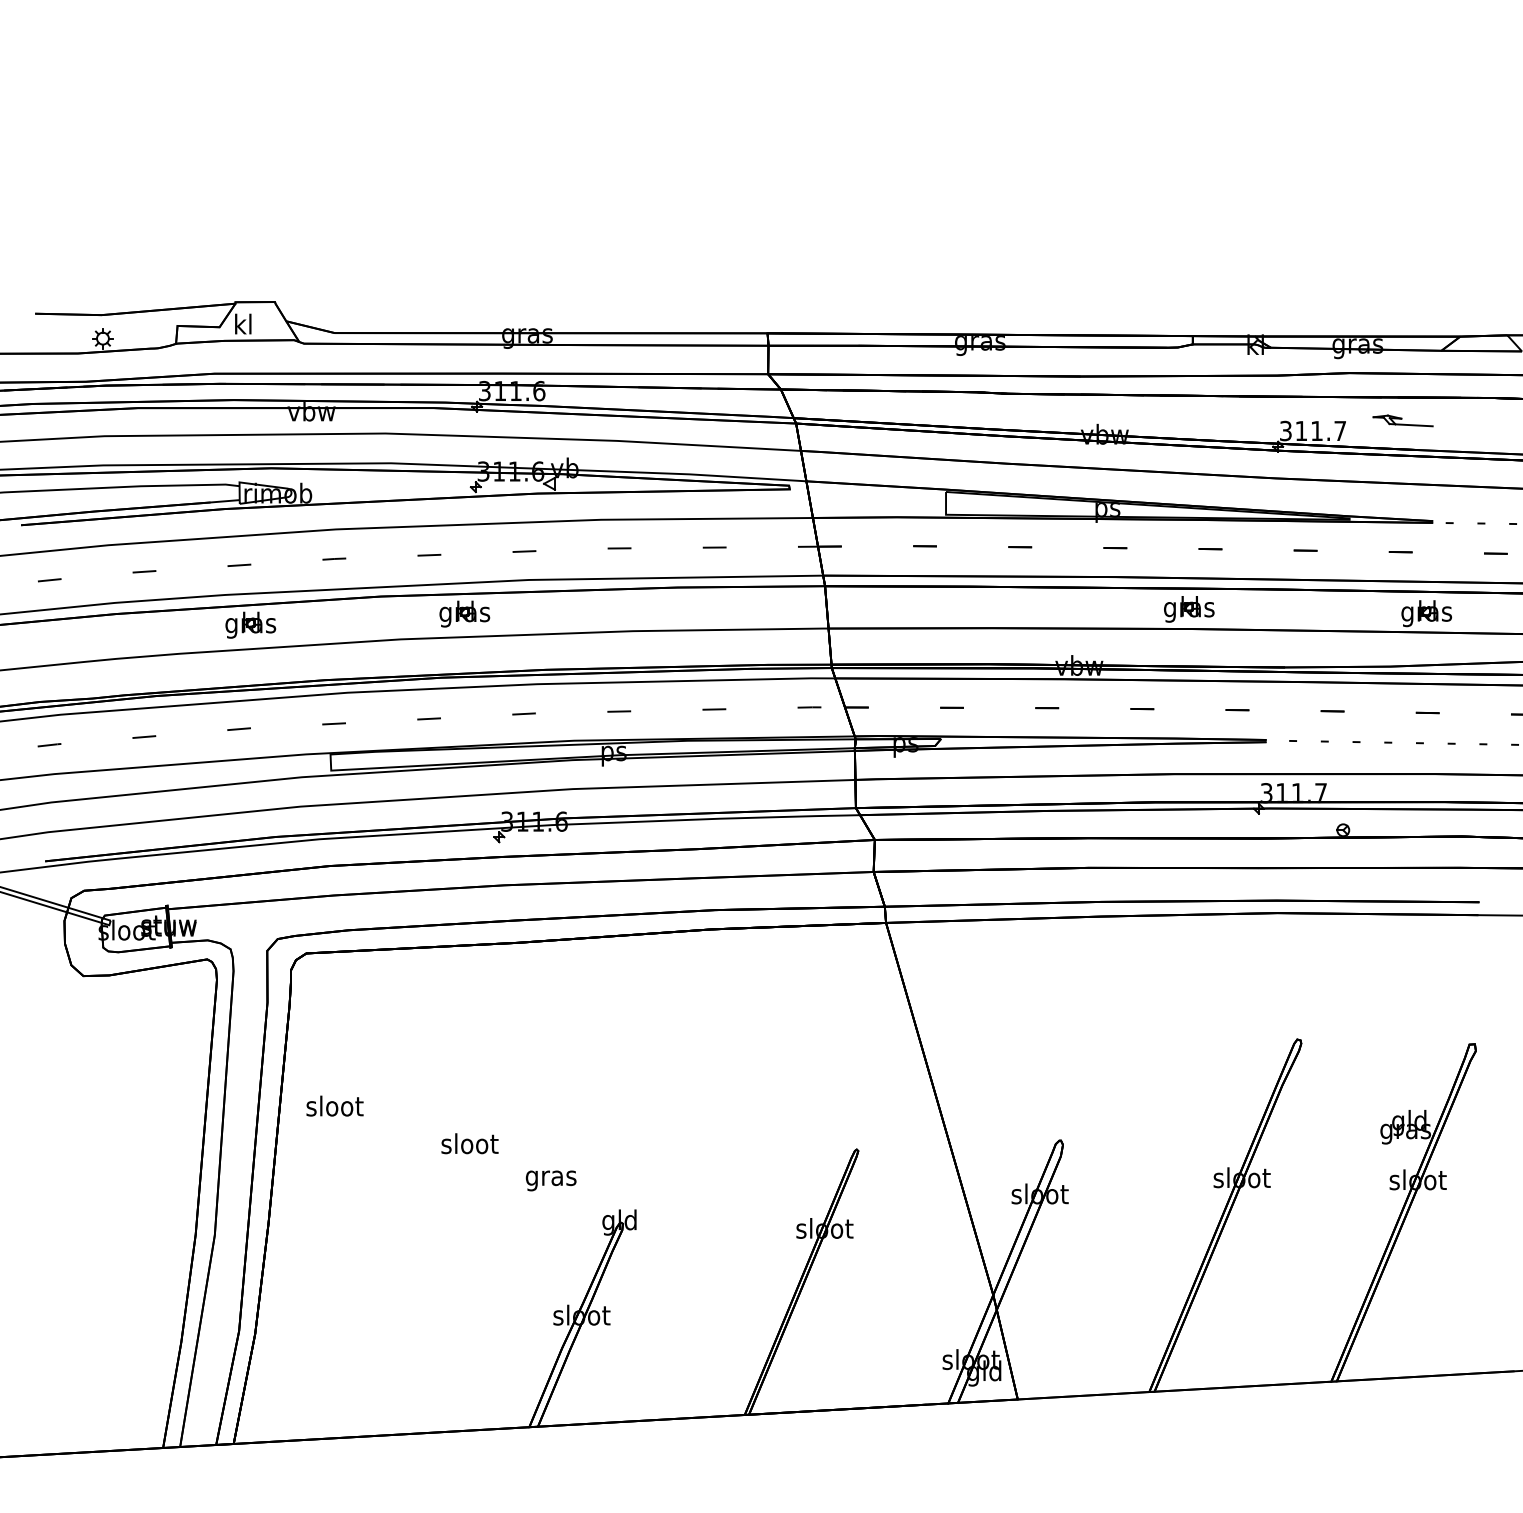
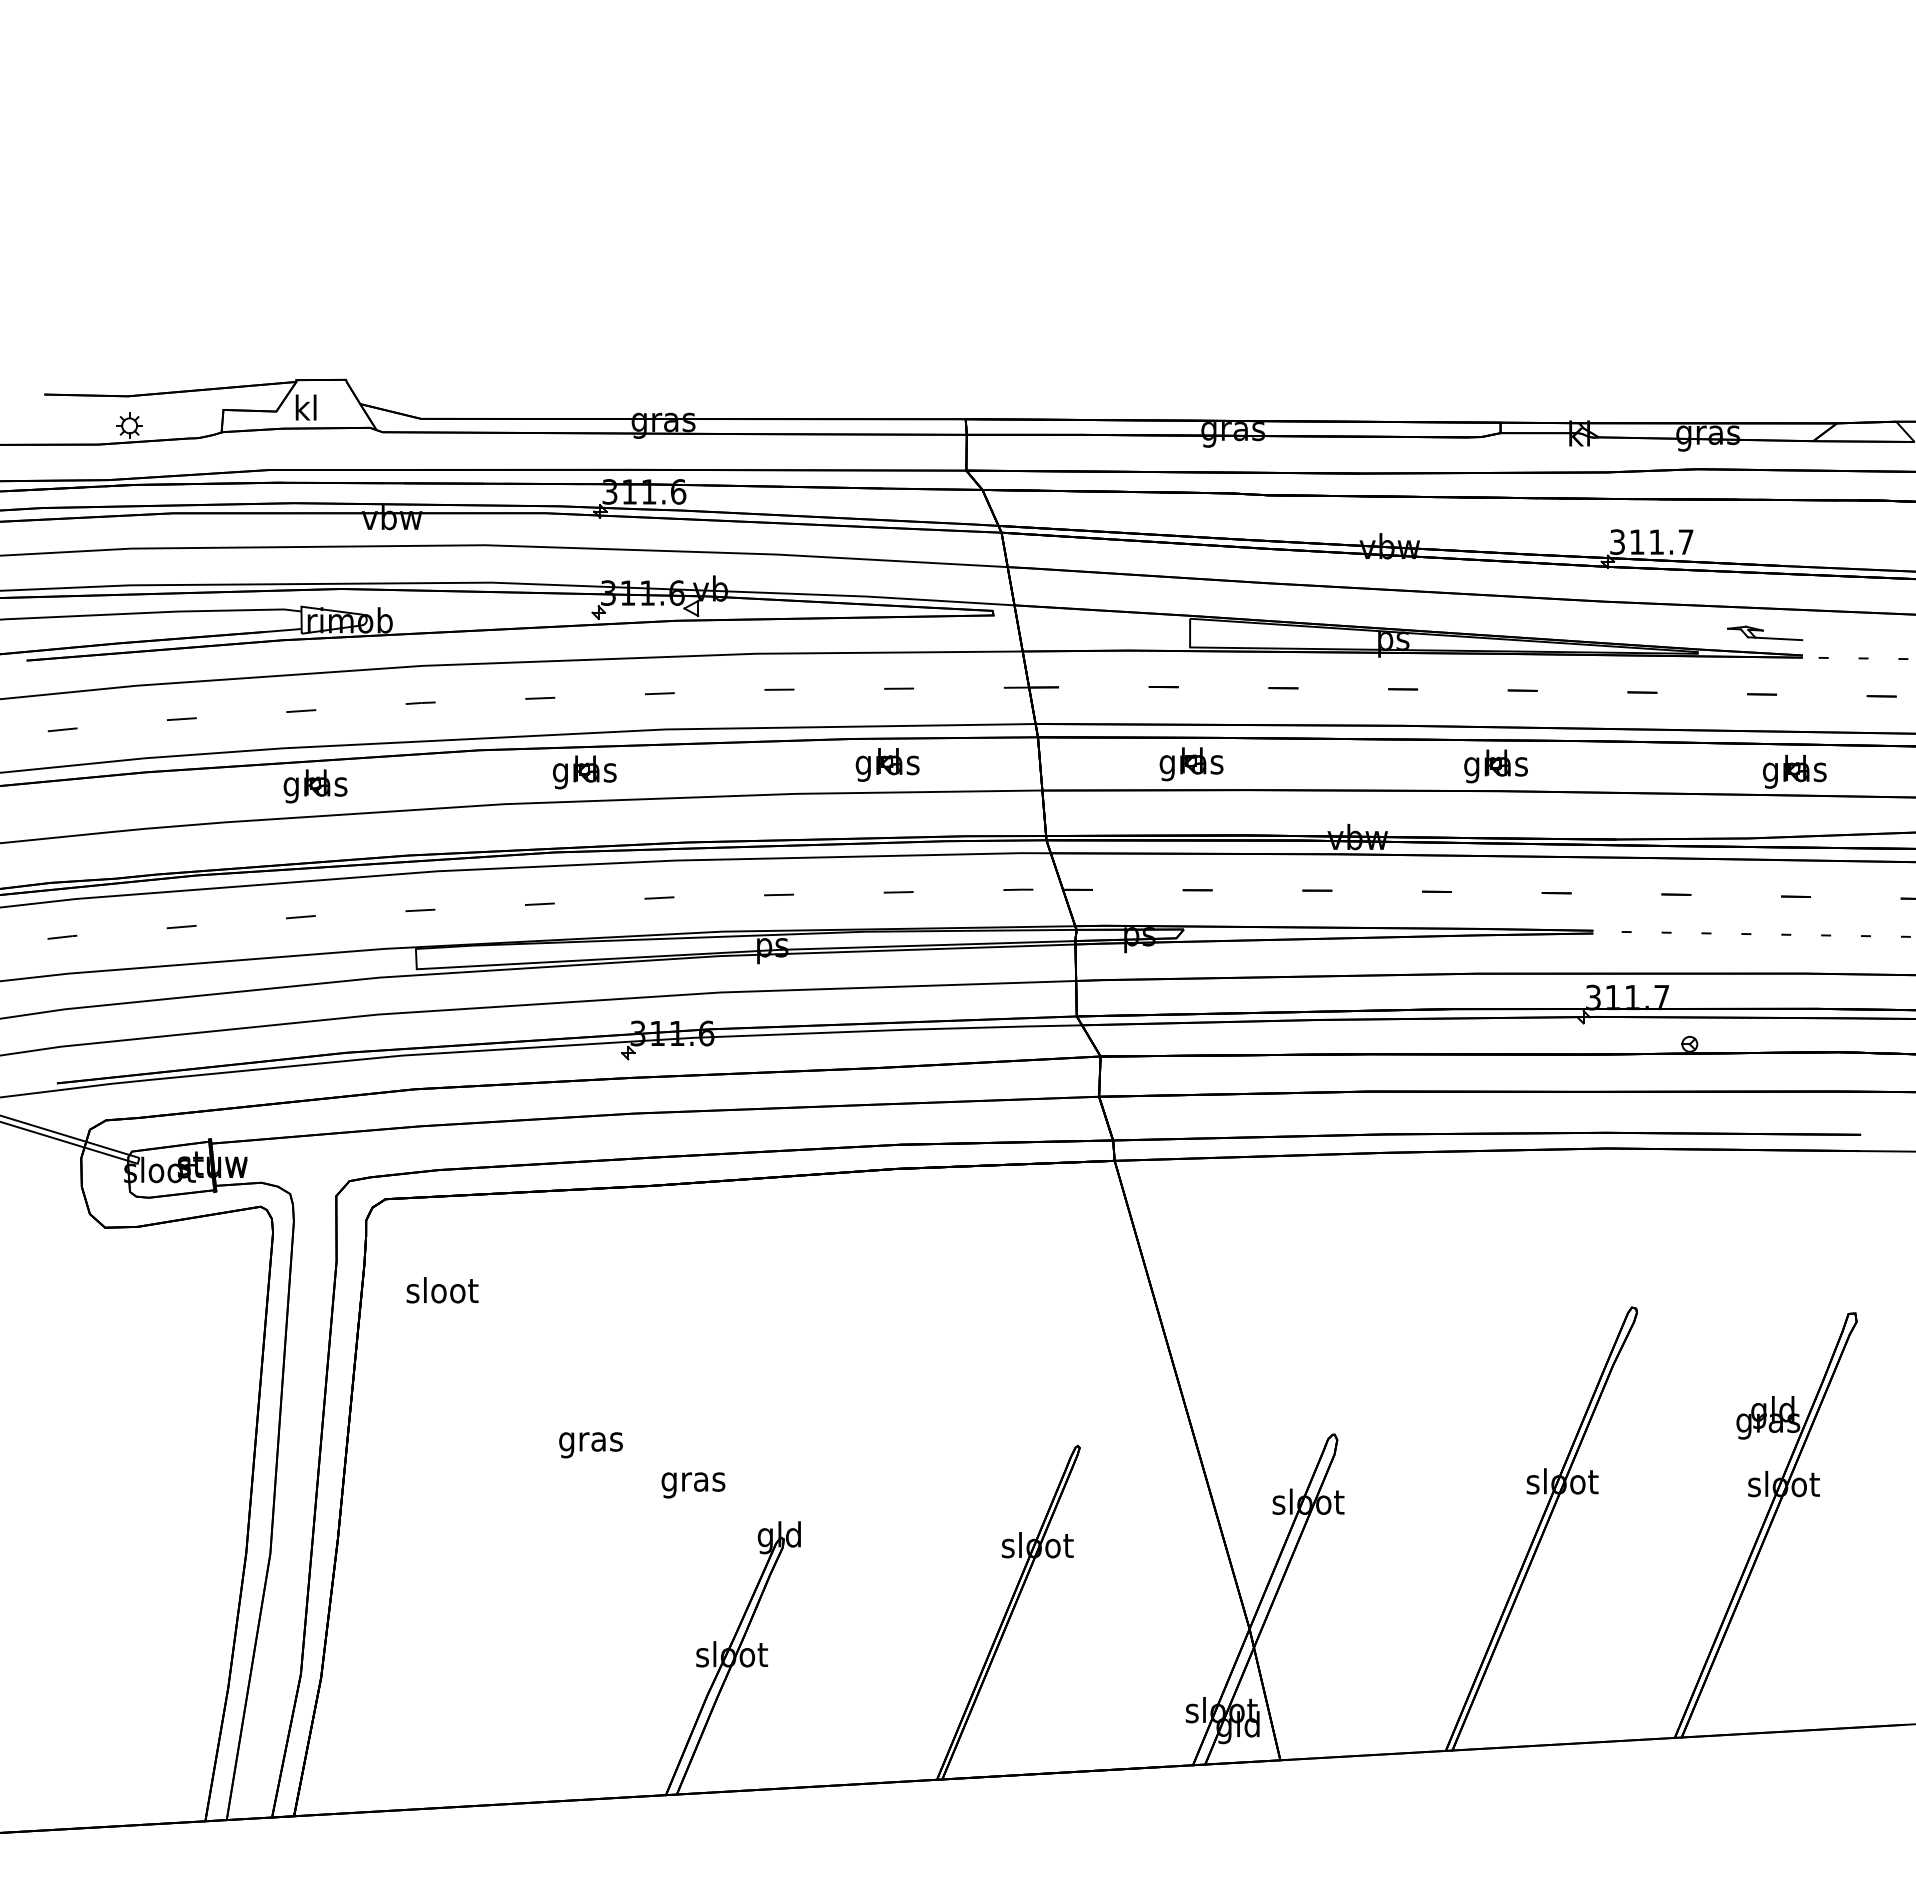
part: (1403, 421) -> (1765, 633), moved
part: (705, 607) -> (887, 764), added
part: (947, 607) -> (1191, 764), added
text: (334, 1106) -> (442, 1290), moved
text: (470, 1146) -> (591, 1441), sloot -> gras

